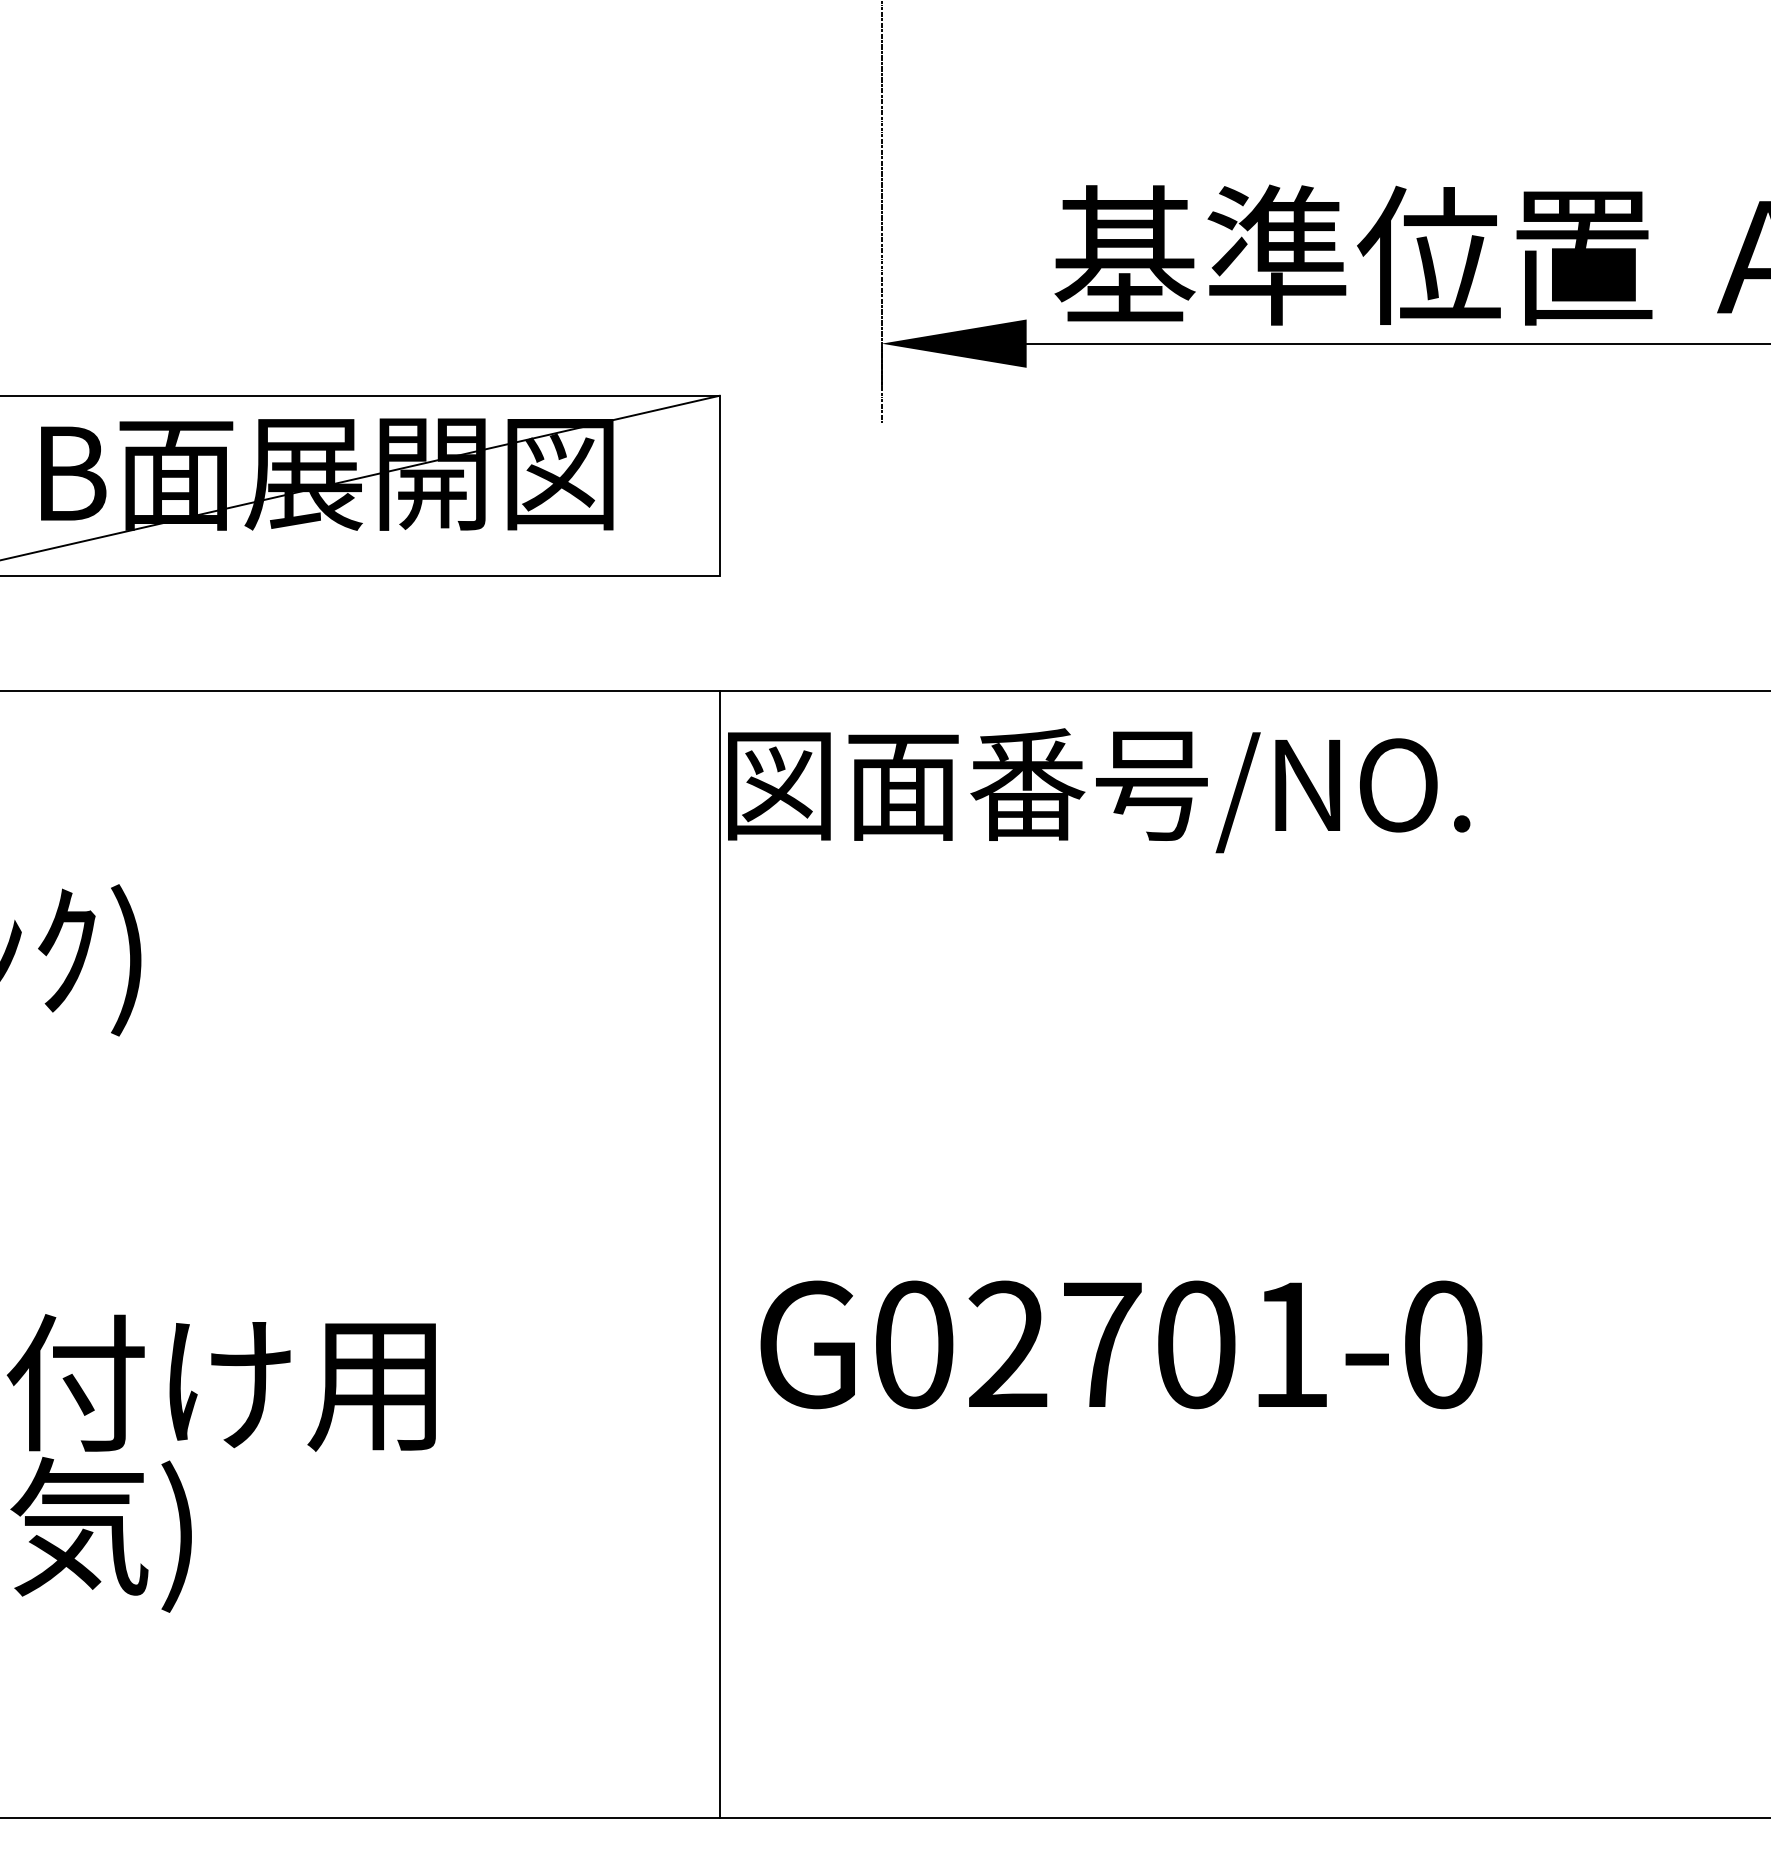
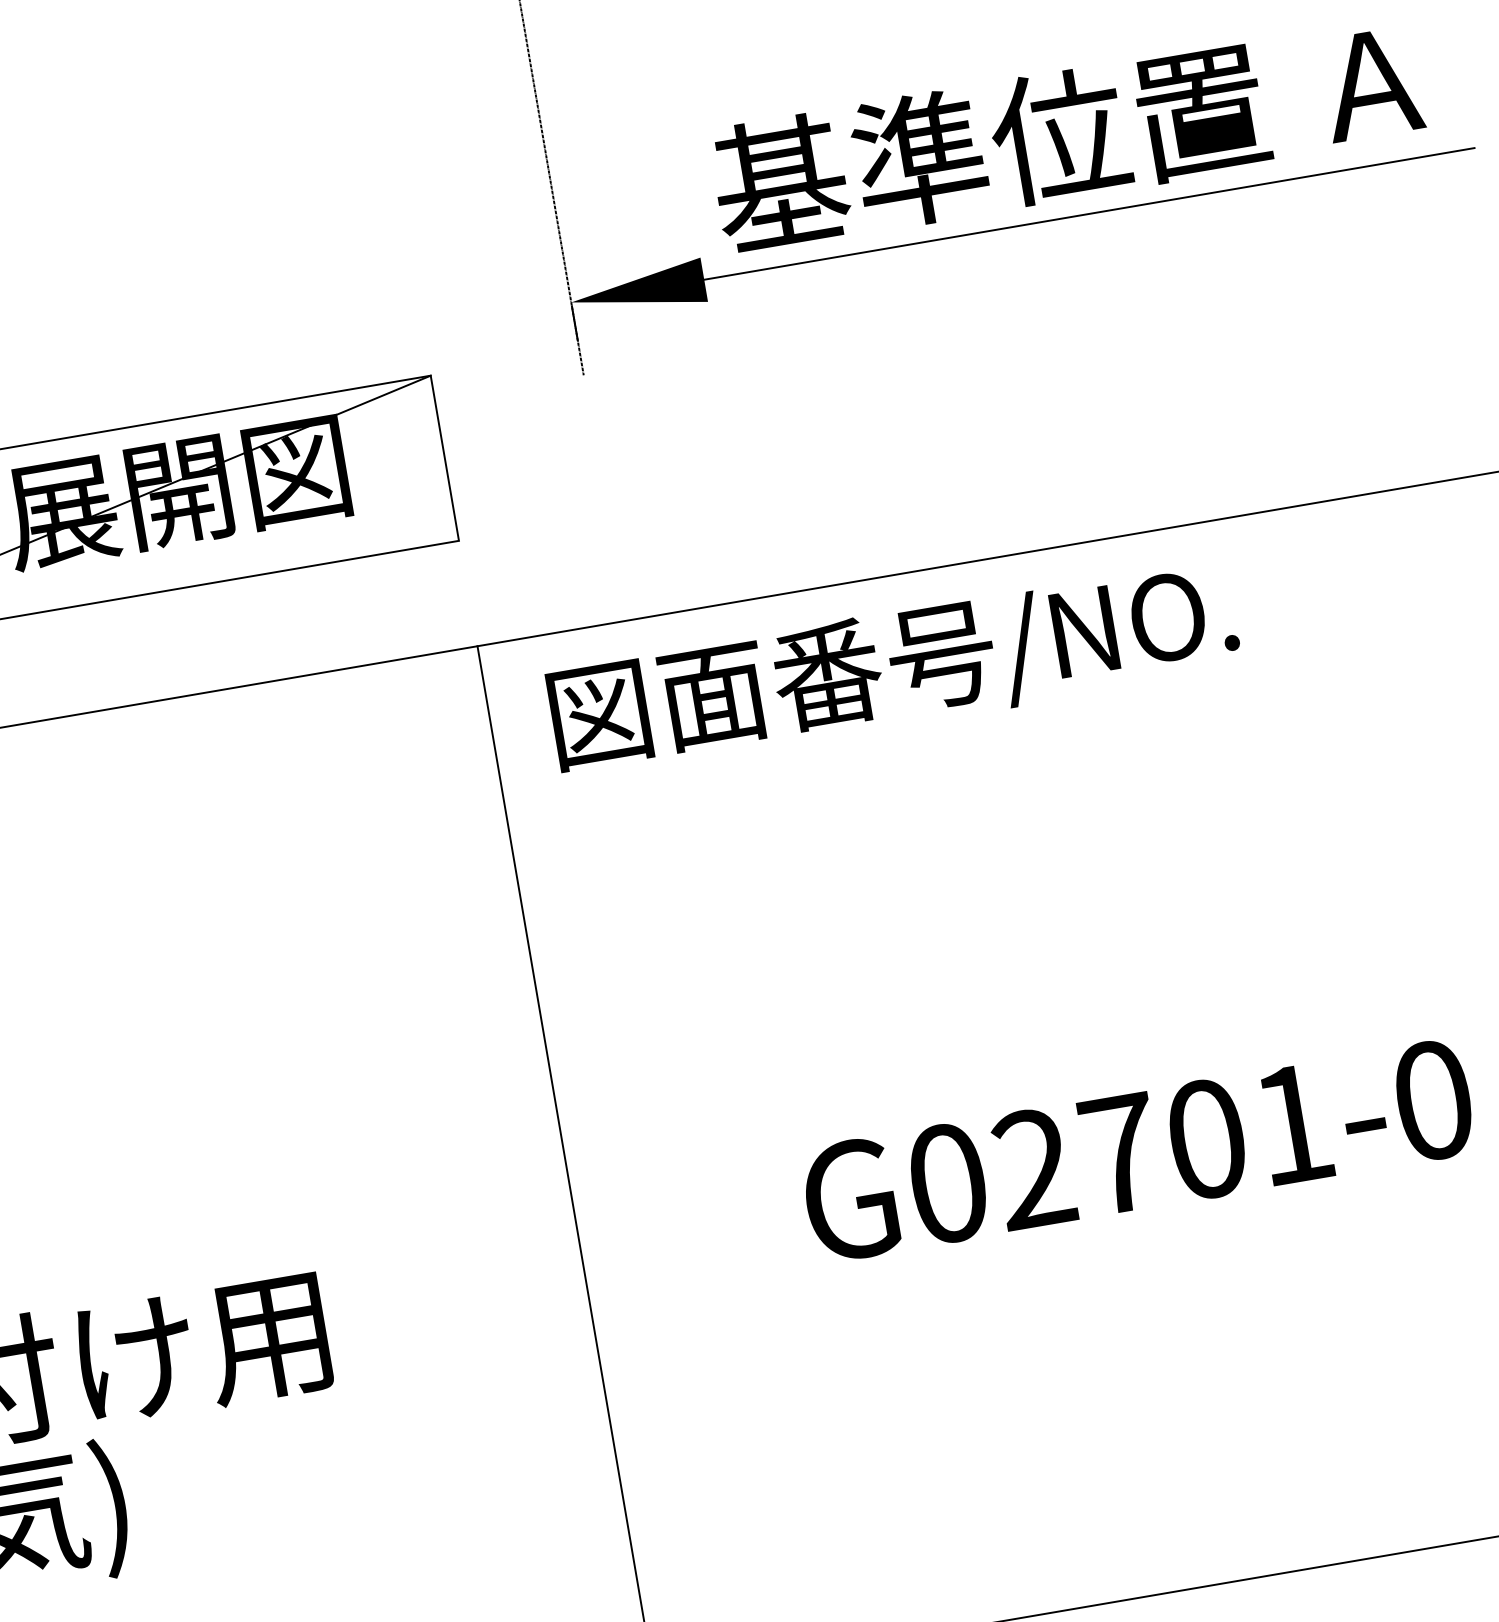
text: (1099, 790) -> (894, 669), moved
text: (1121, 1344) -> (1138, 1150), moved

